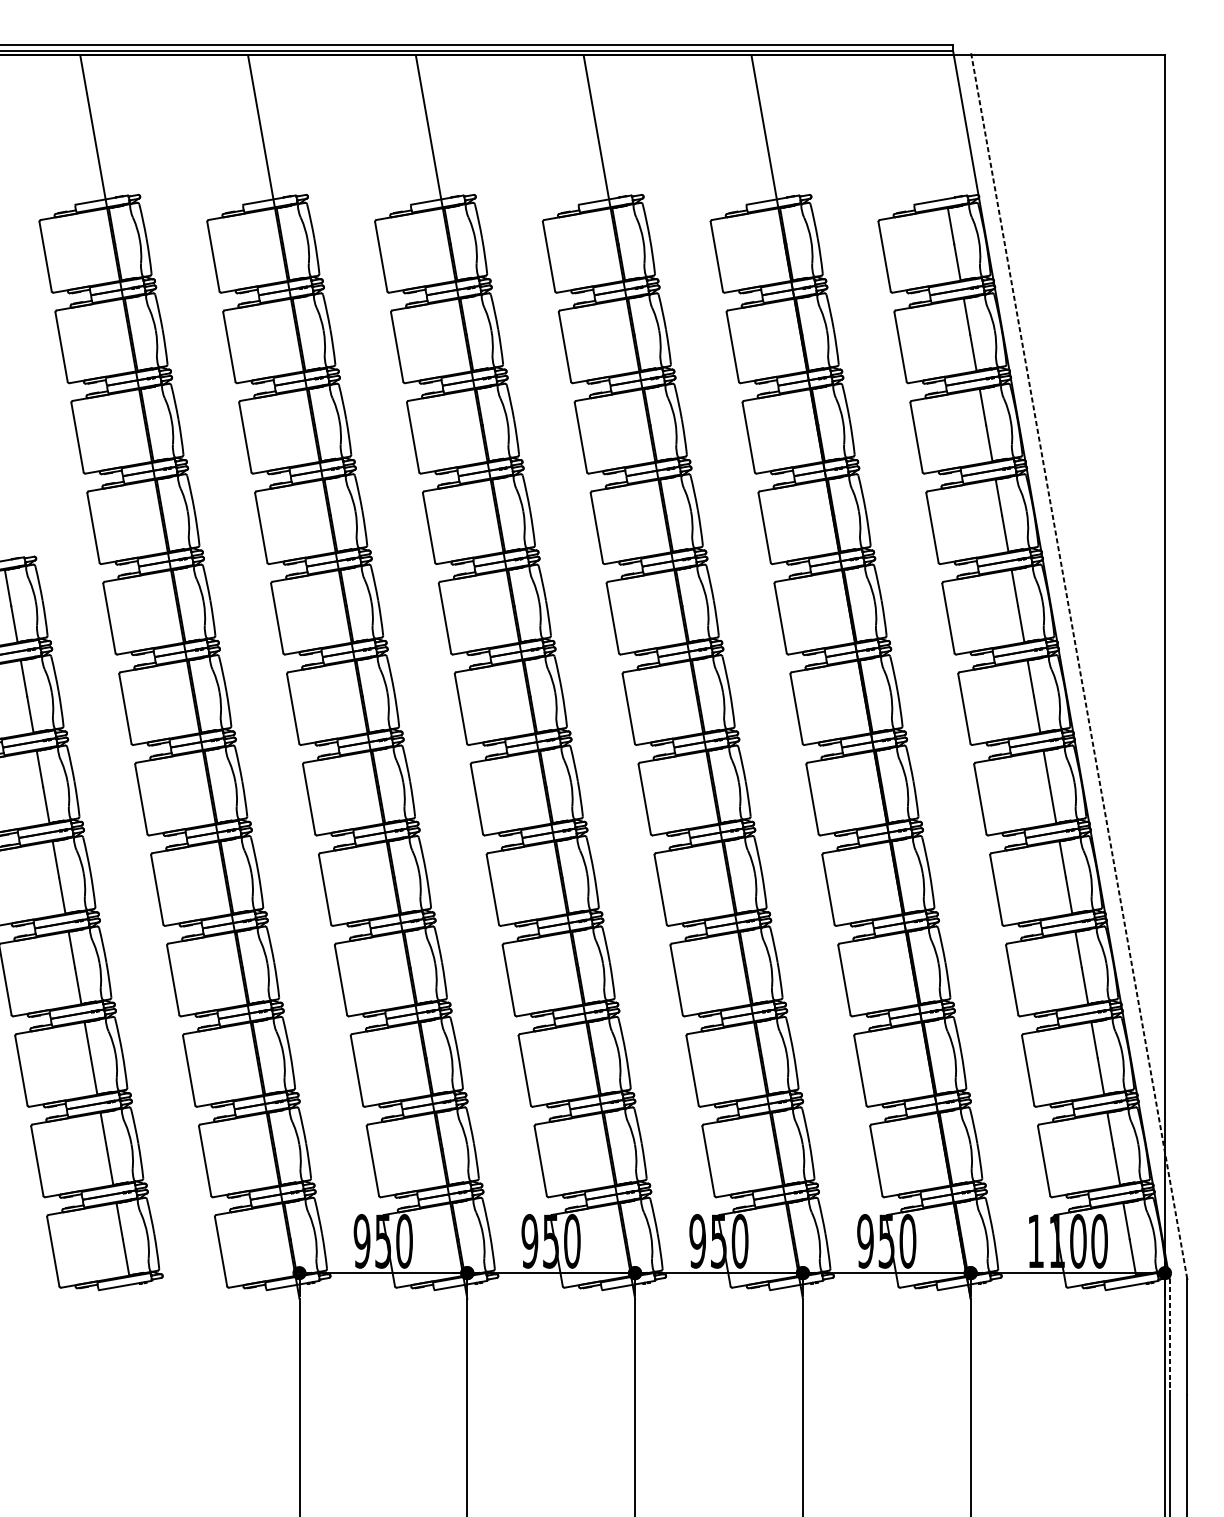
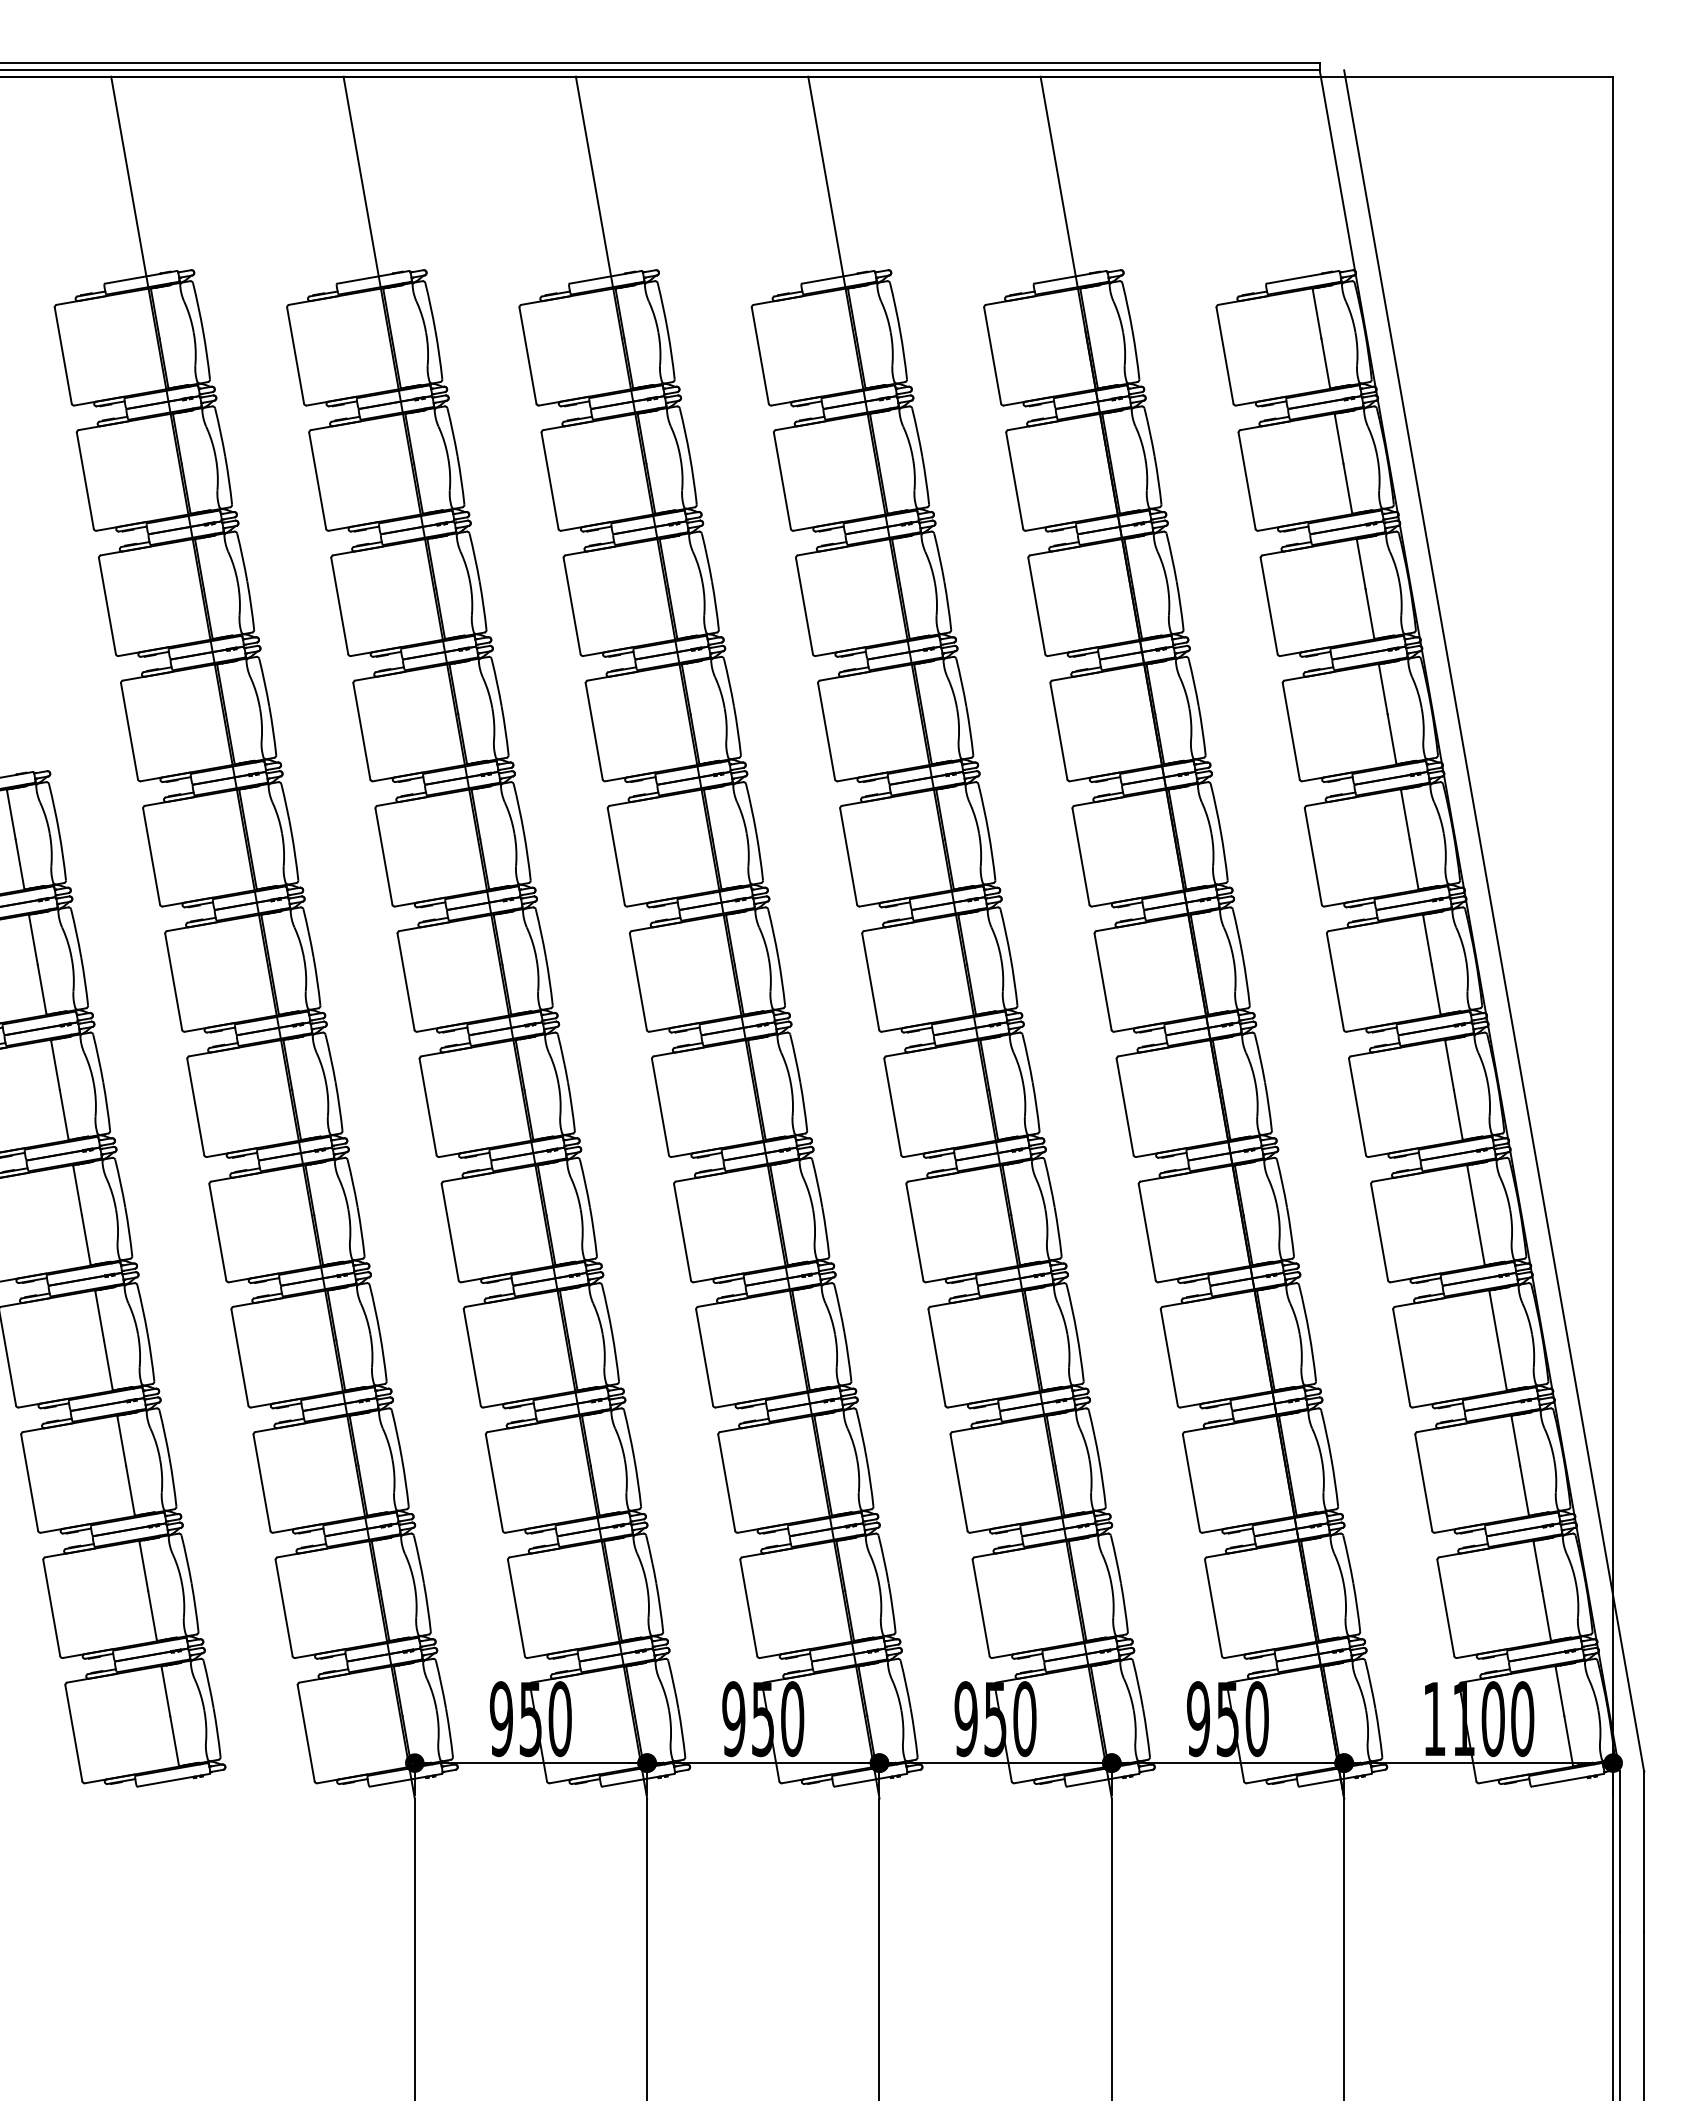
line: (1079, 664) -> (1494, 920), dashed -> solid
line: (1169, 1336) -> (1619, 1851), dashed -> solid

